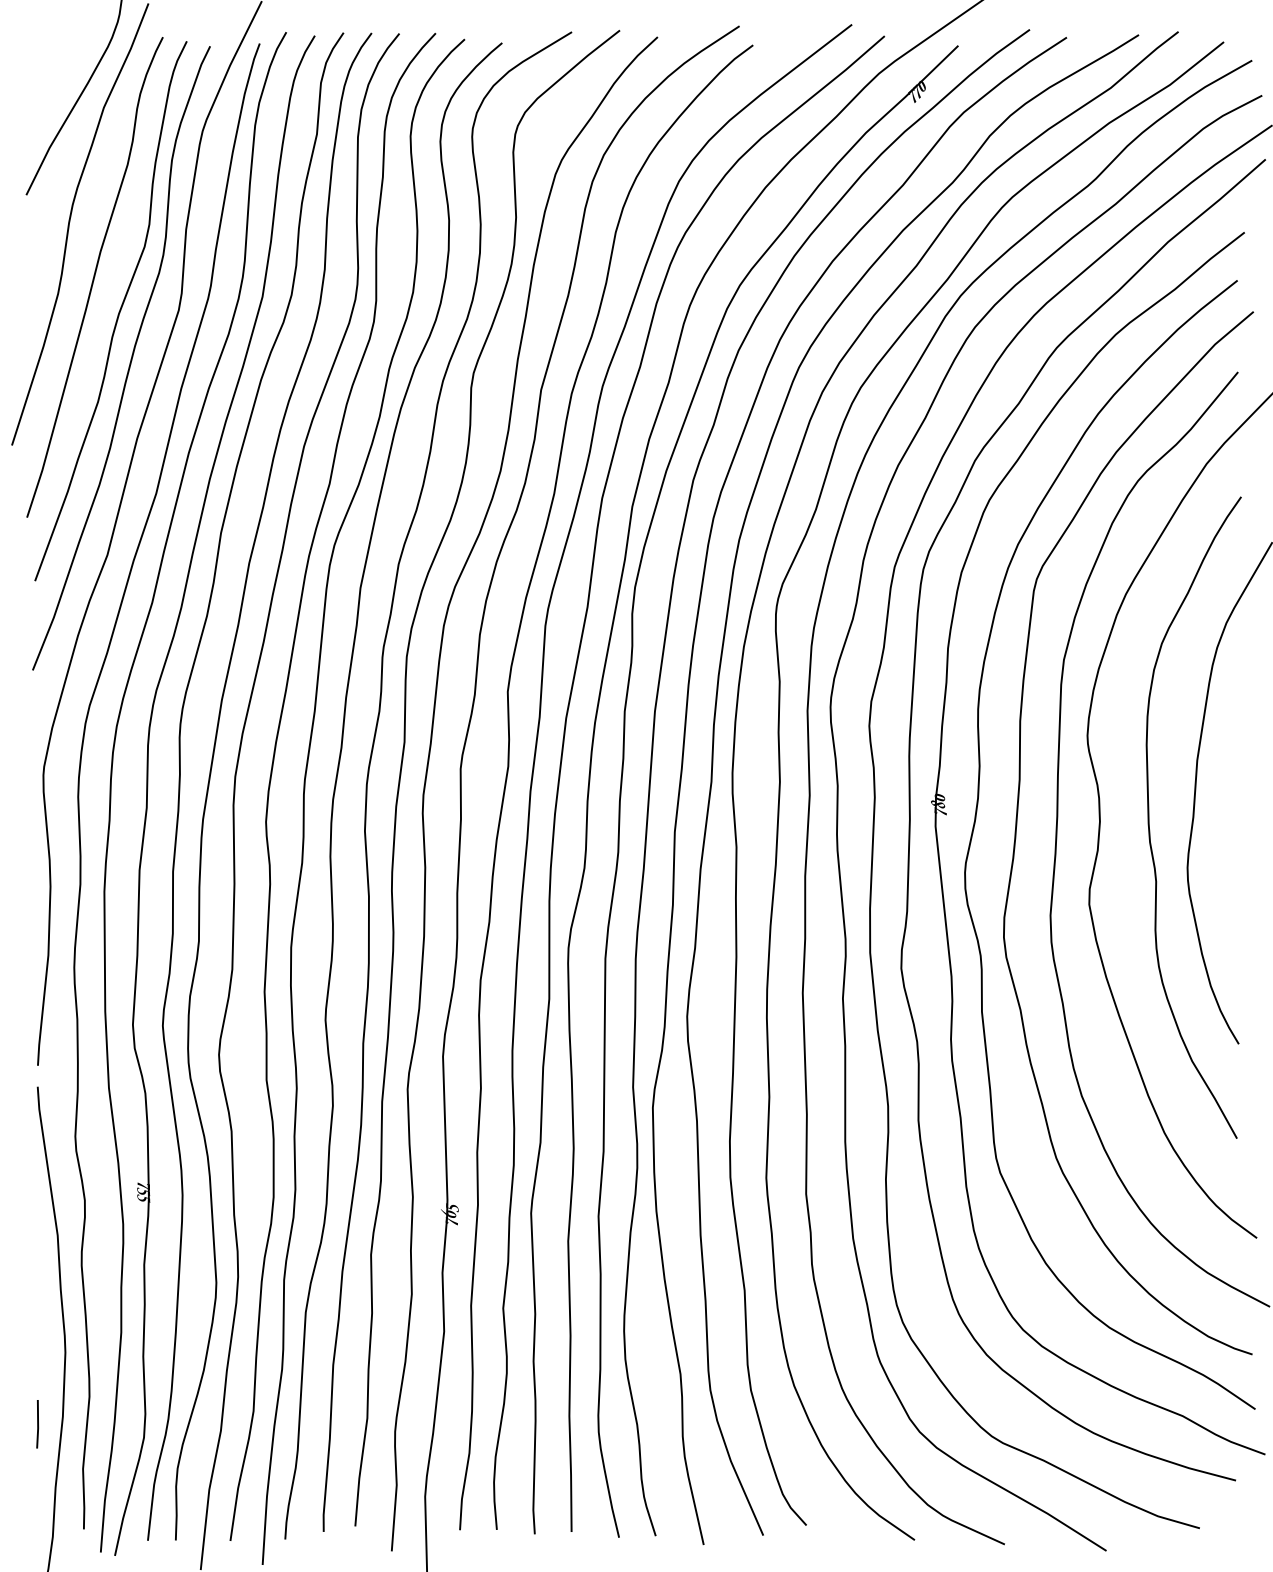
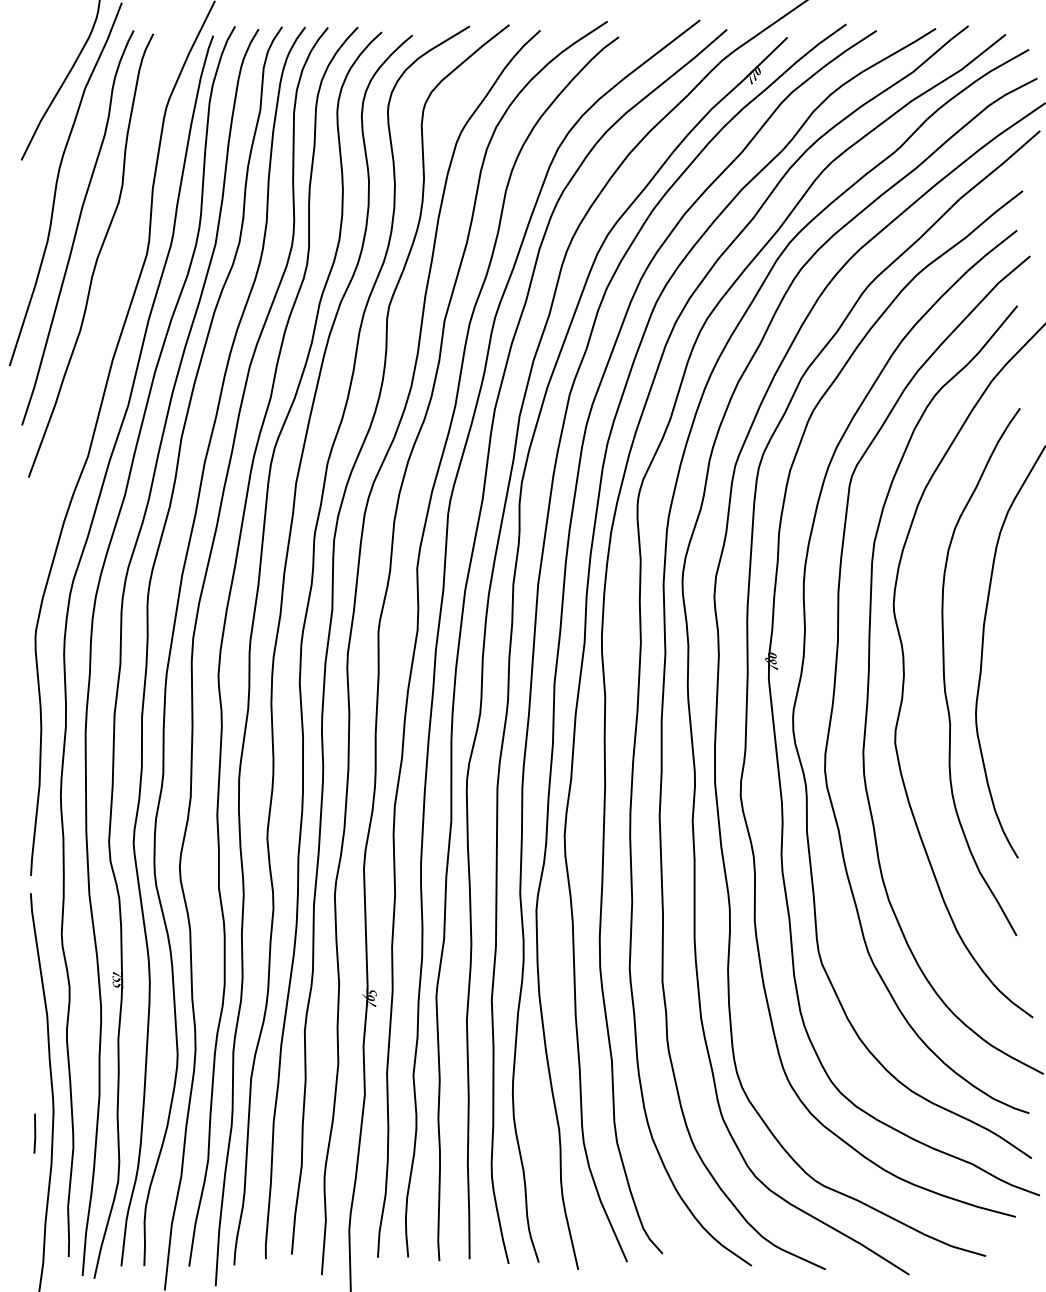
curve: (129, 362) -> (106, 297), removed
line: (37, 1424) -> (34, 1133), moved

